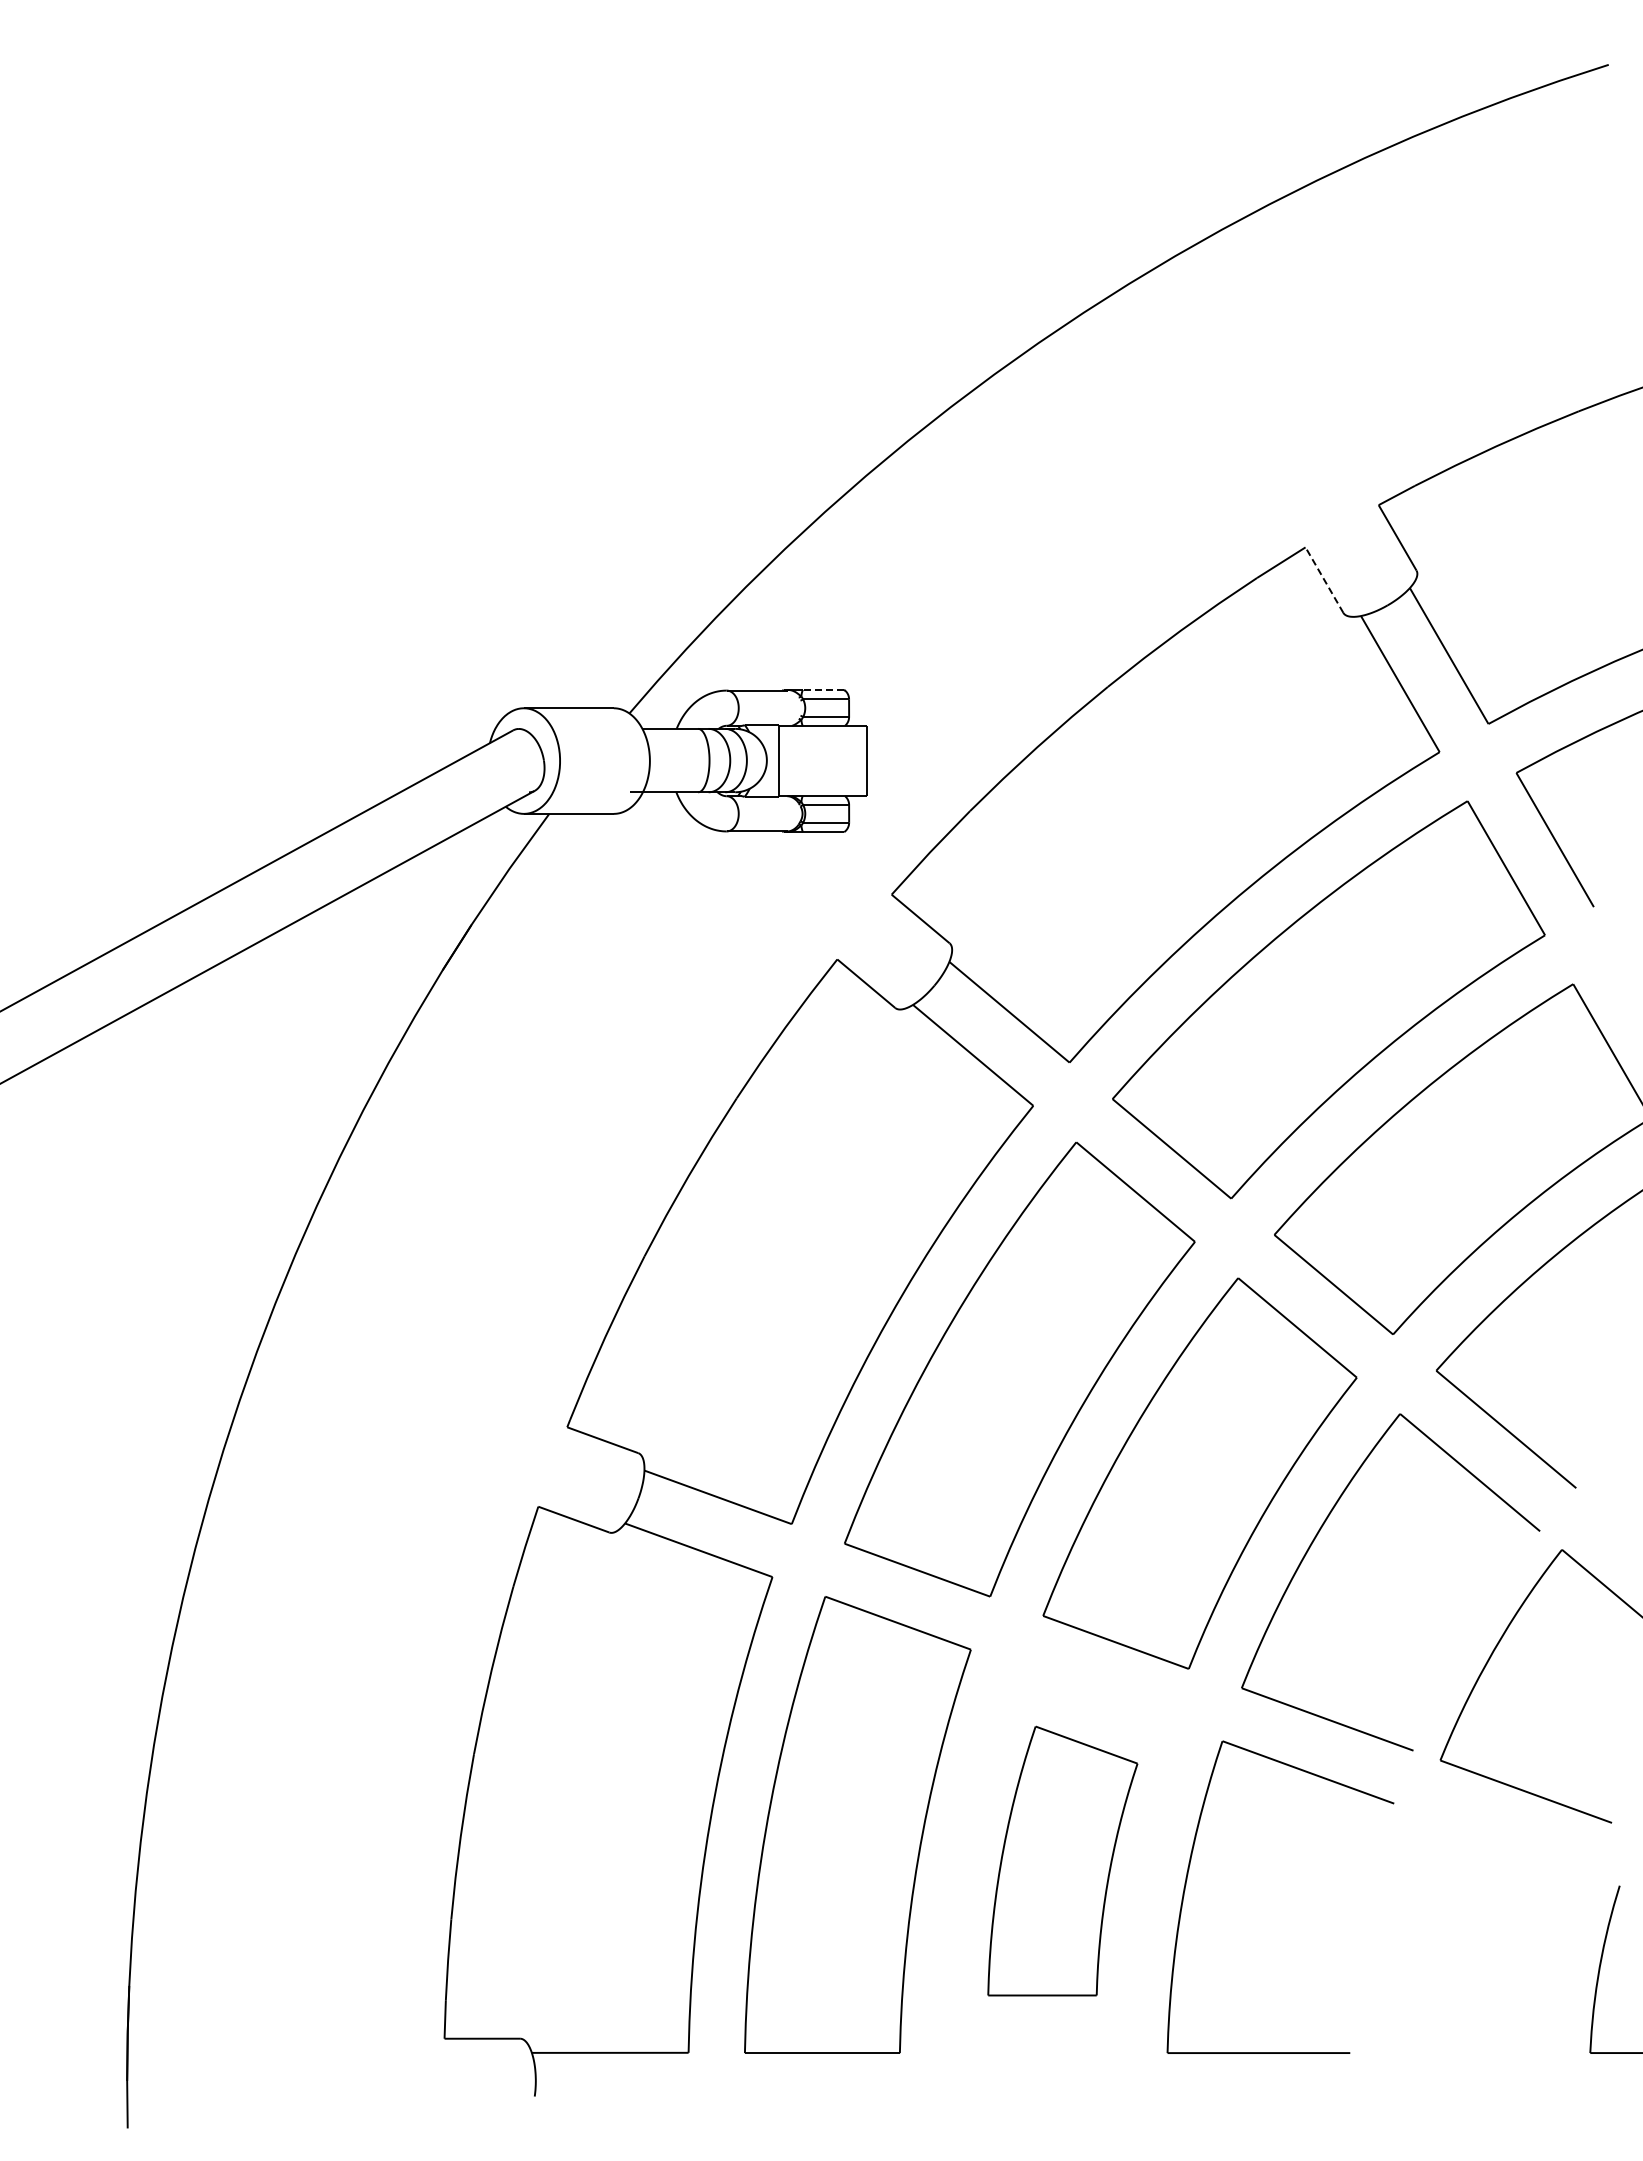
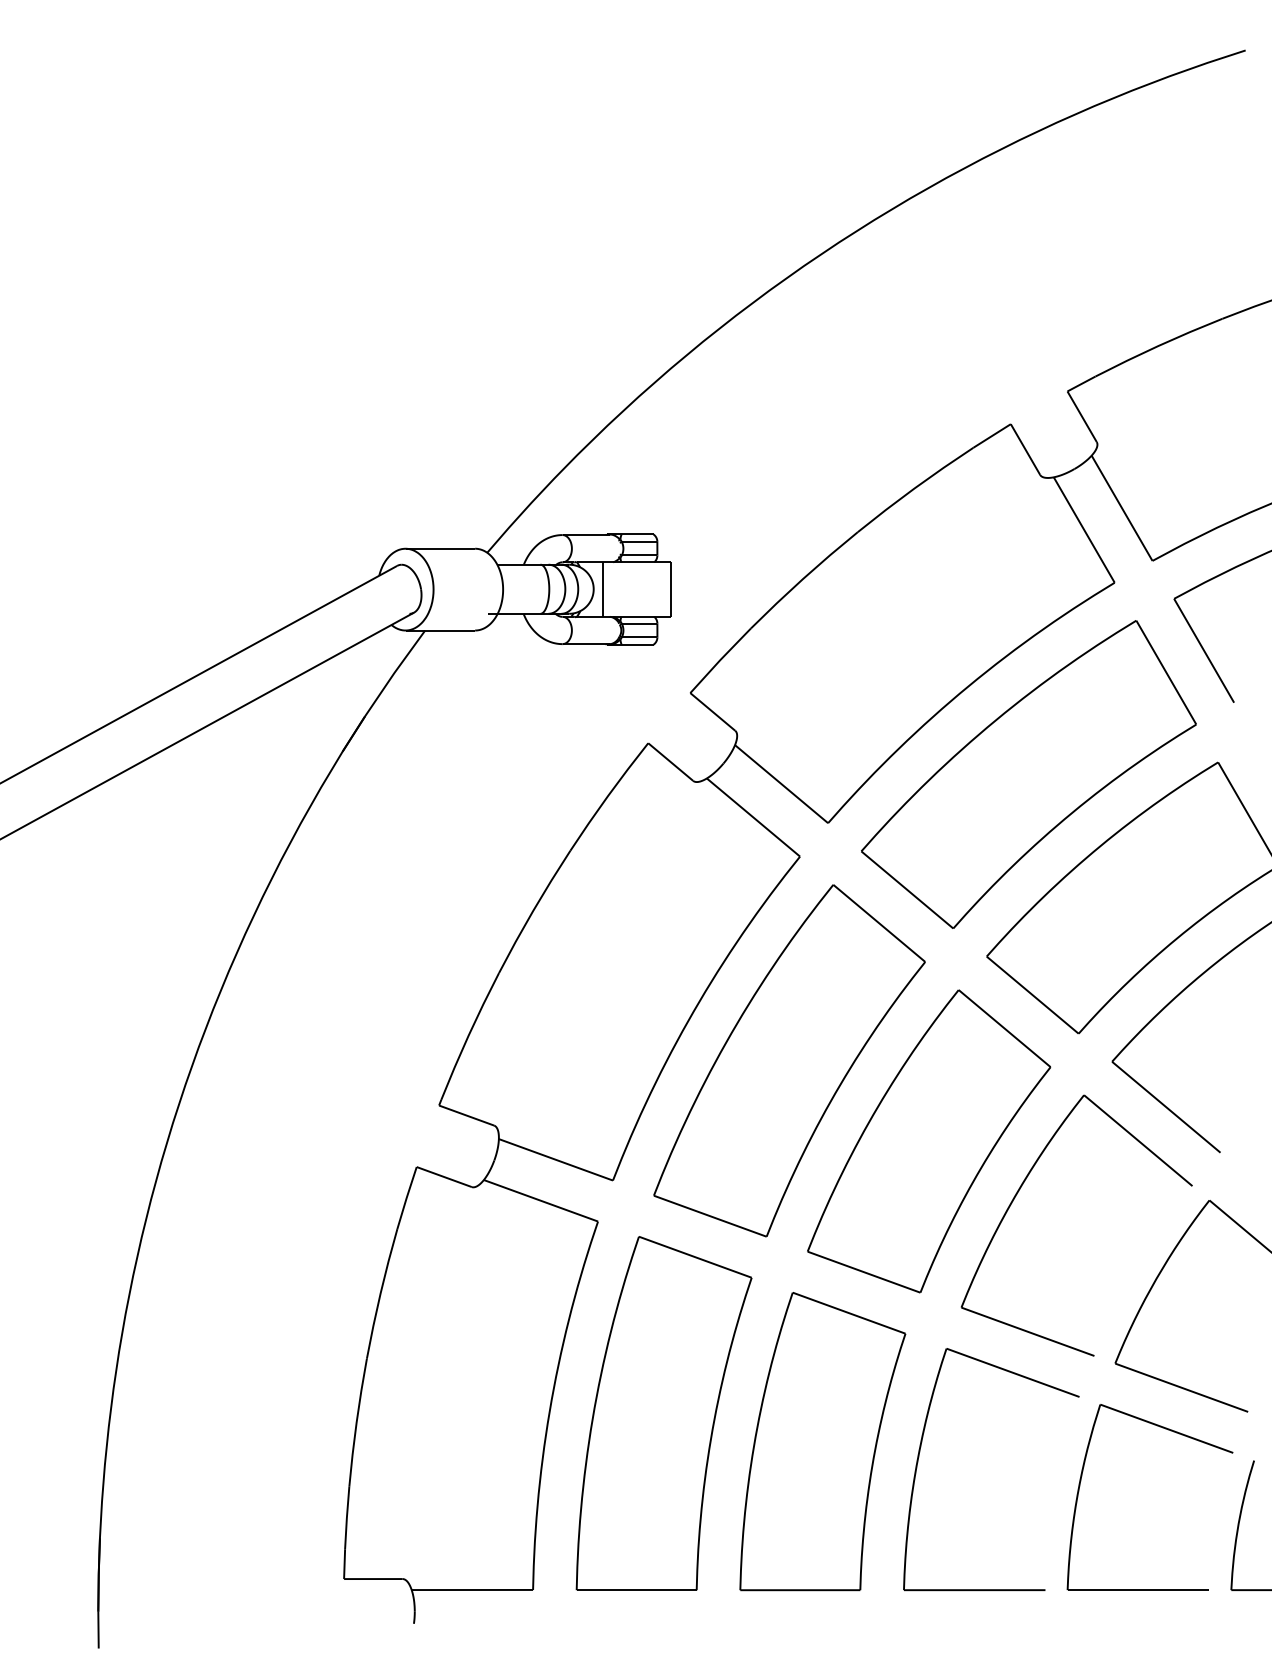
line: (1324, 580) -> (1025, 449), dashed -> solid
line: (823, 689) -> (637, 534), dashed -> solid
part: (1516, 1849) -> (1174, 1432), added
part: (1062, 1860) -> (822, 1441), size x1.43

